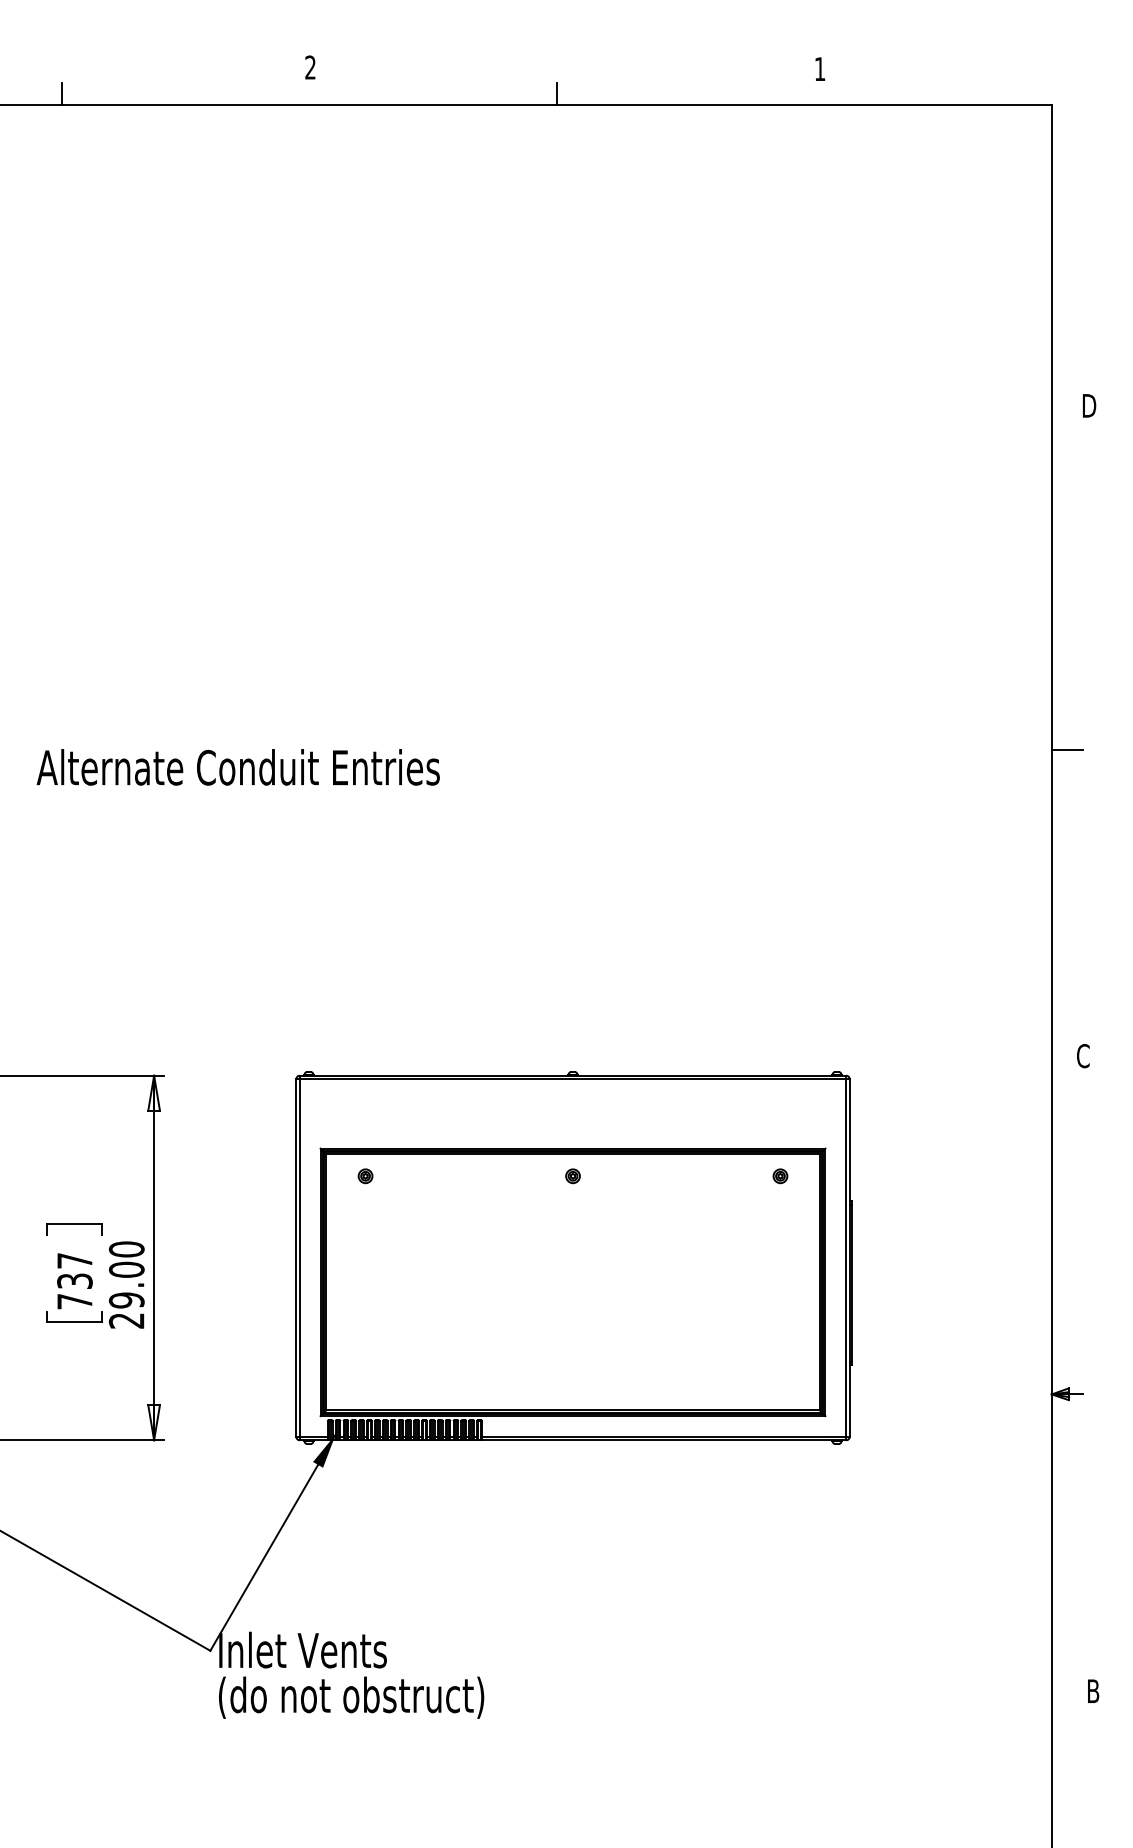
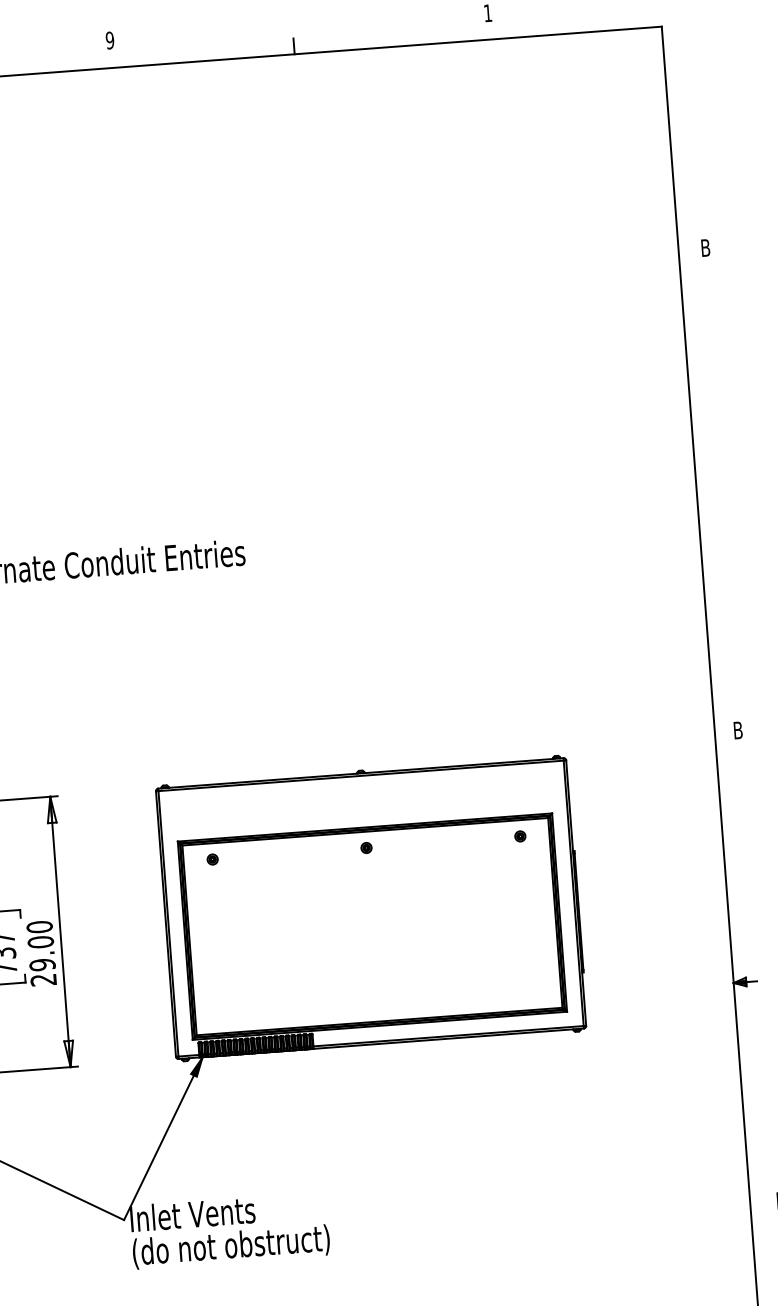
text: (310, 67) -> (110, 40), 2 -> 9
text: (1090, 405) -> (707, 247), D -> B
line: (1067, 750) -> (709, 504), removed
text: (1083, 1056) -> (738, 730), C -> B

